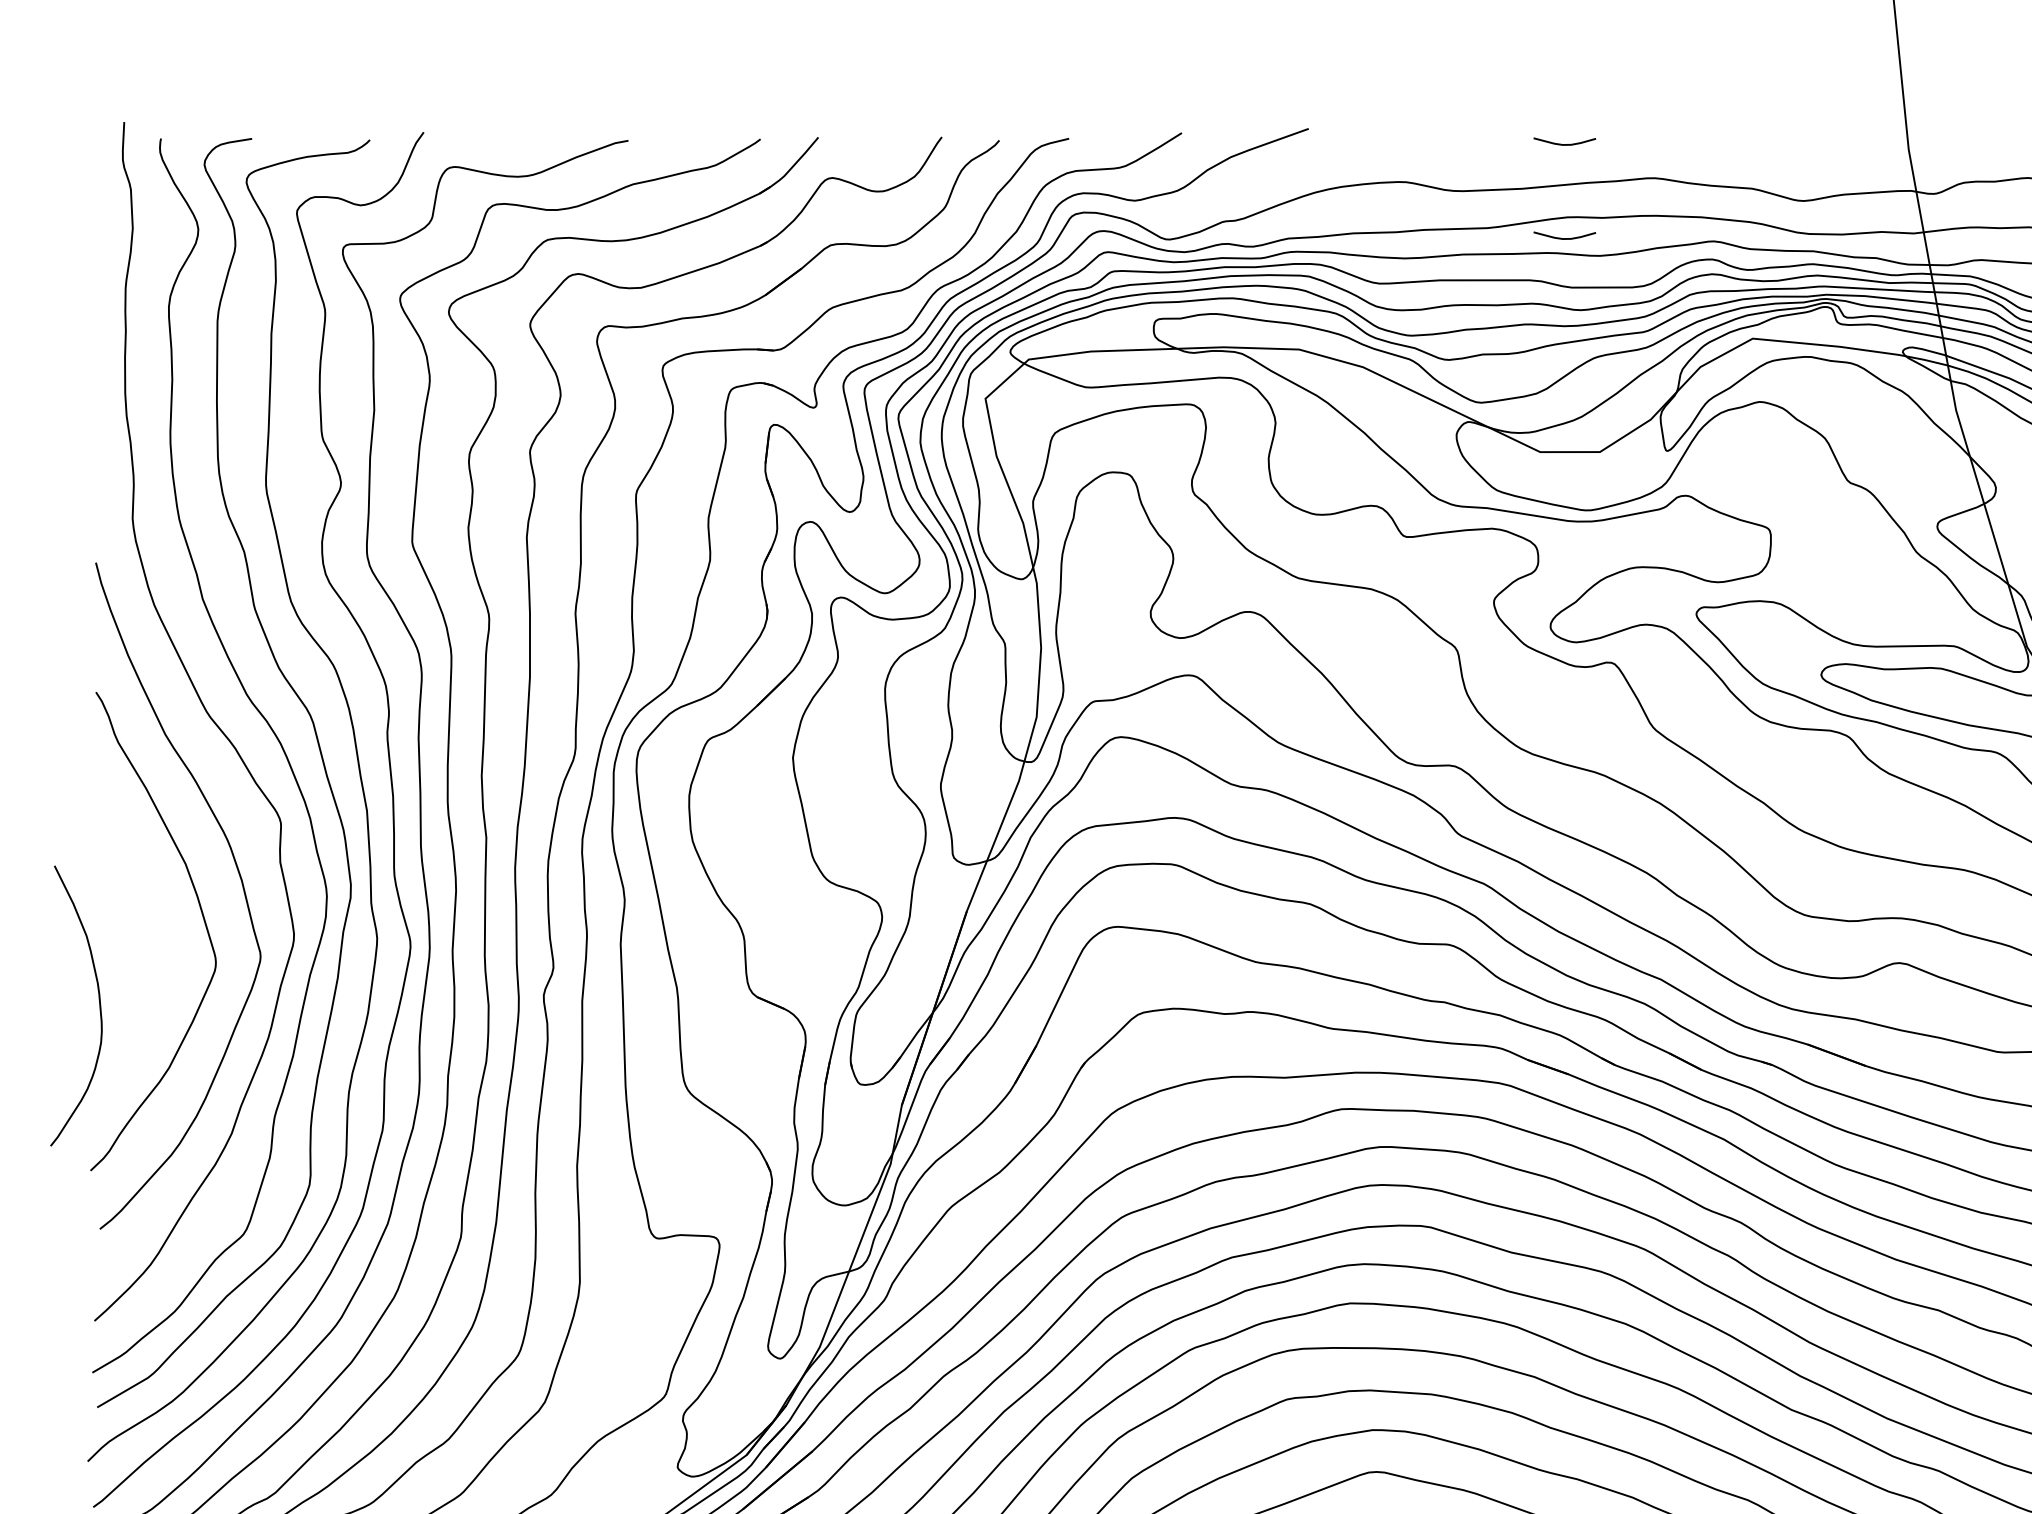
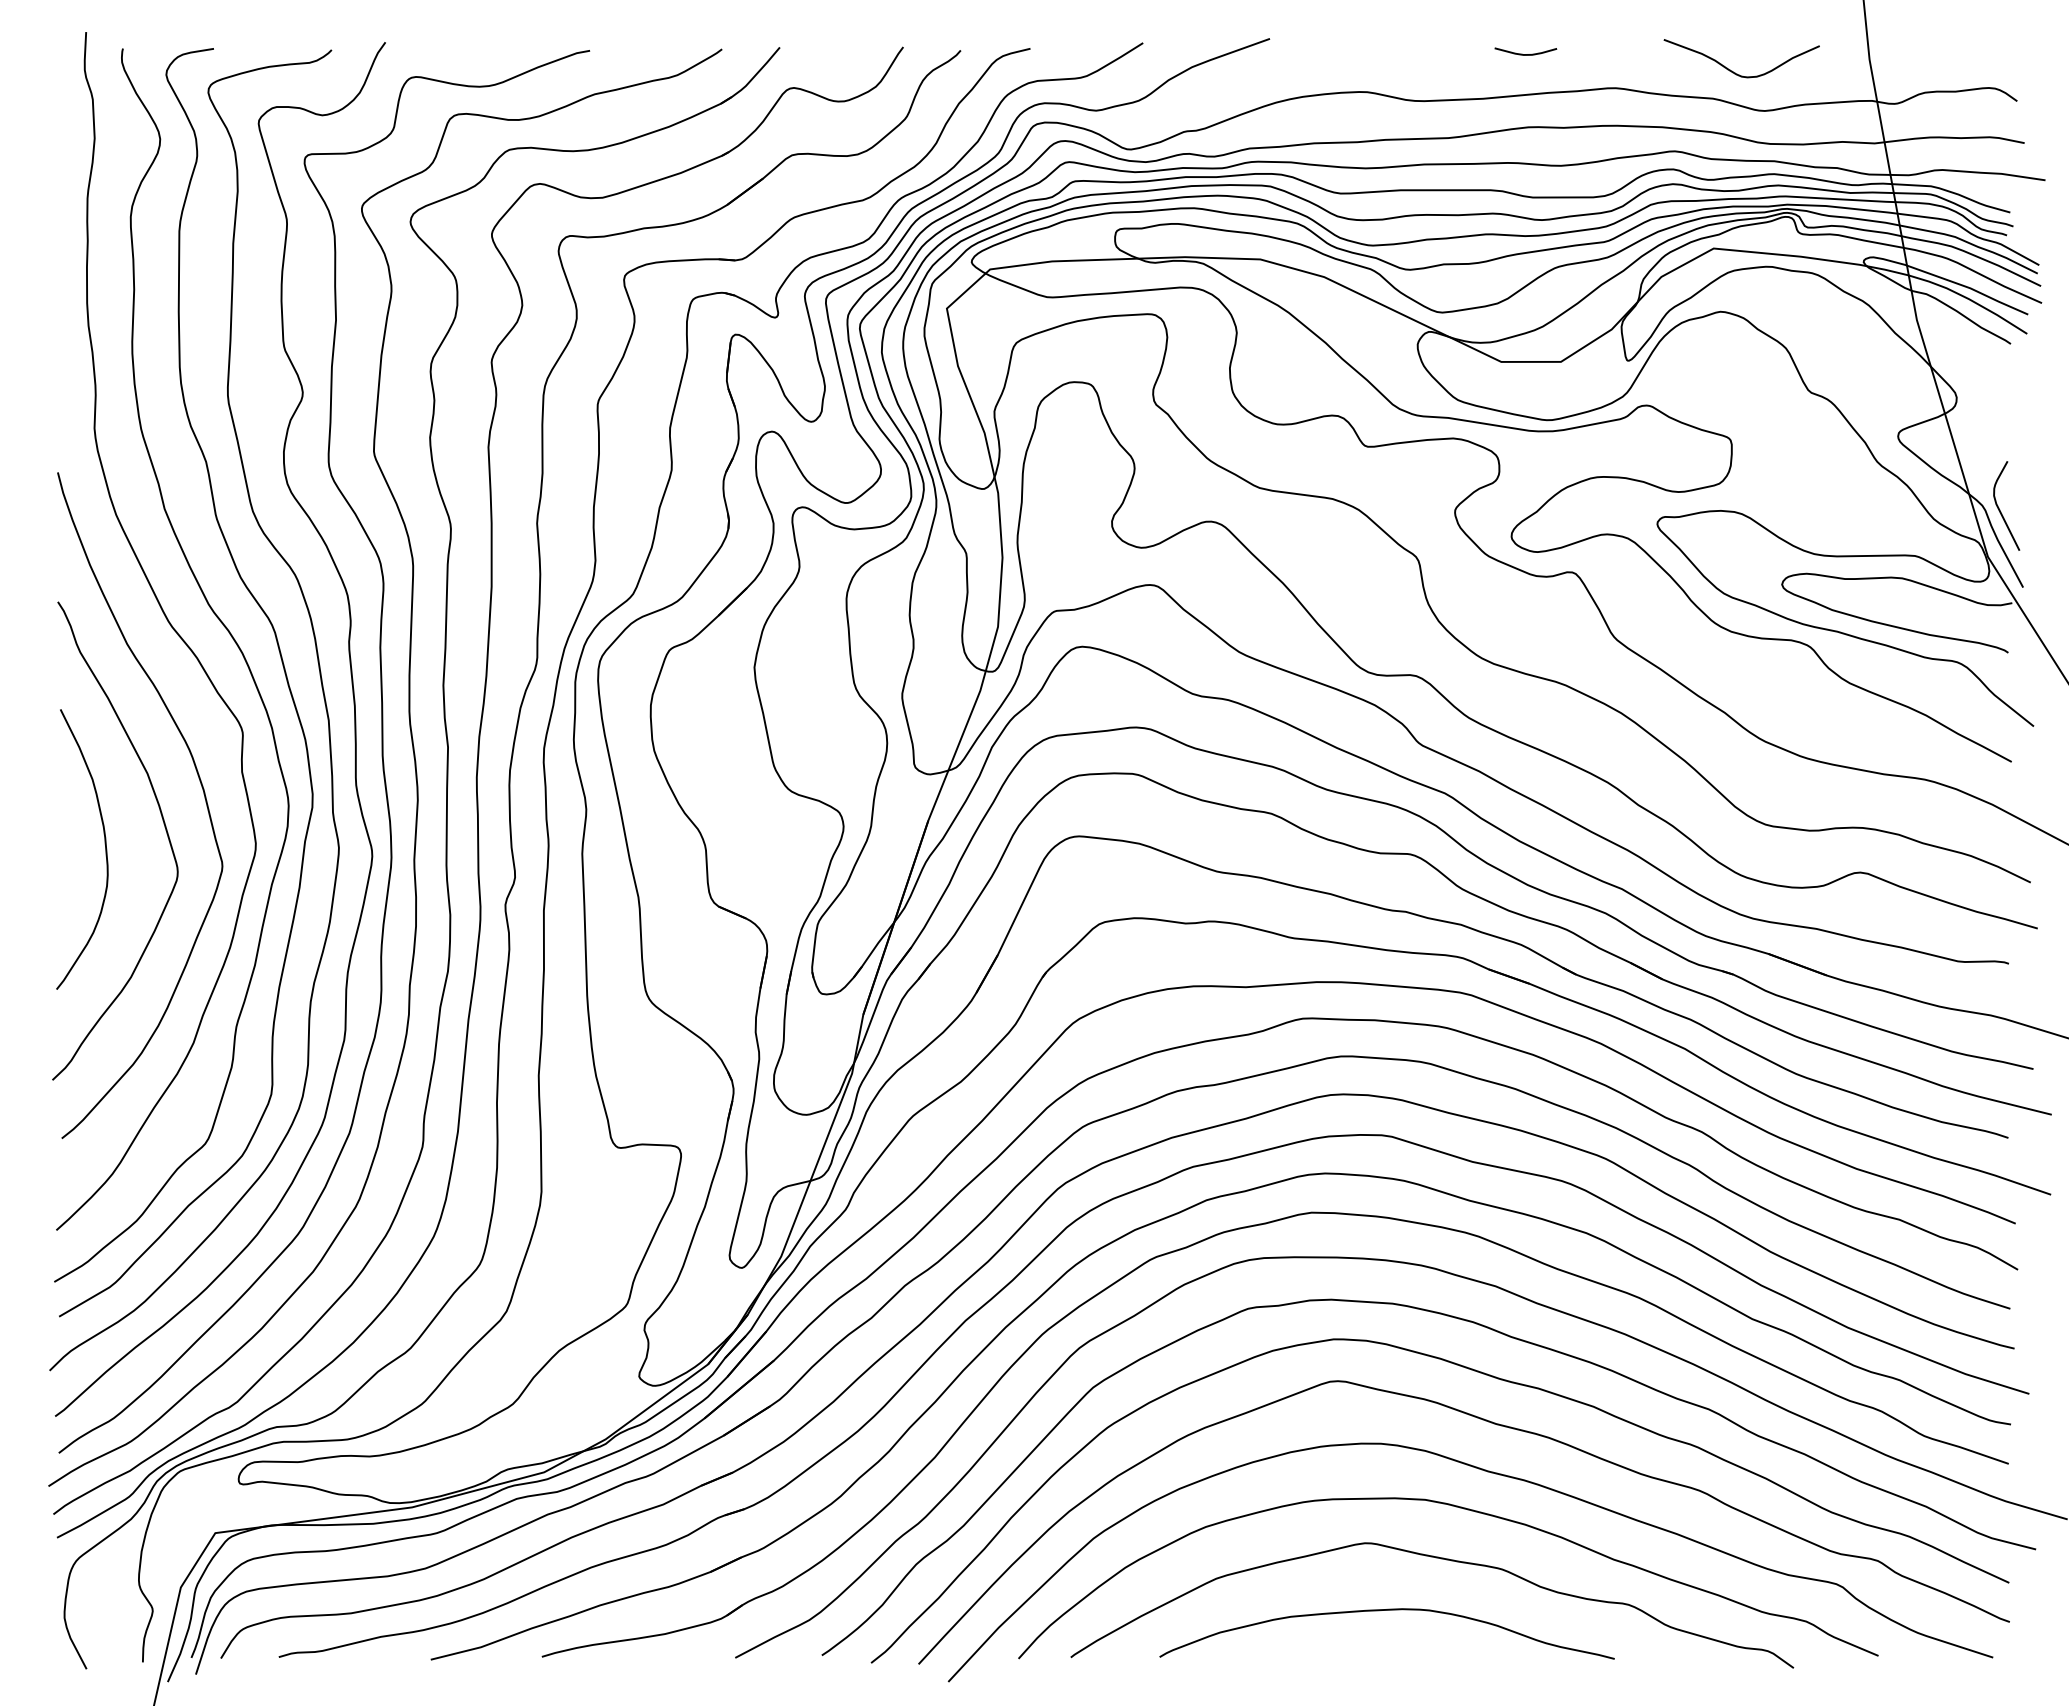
curve: (1771, 160) -> (1732, 70), added
curve: (1564, 238) -> (1525, 148), removed
curve: (98, 1001) -> (104, 844), moved

